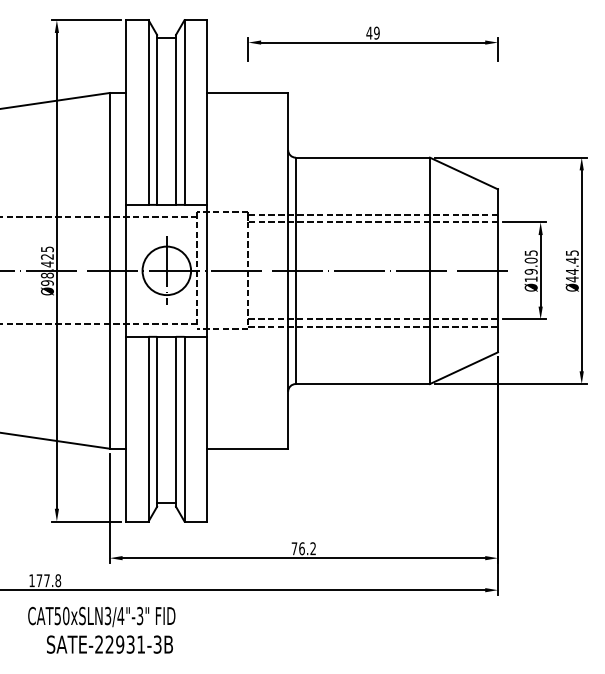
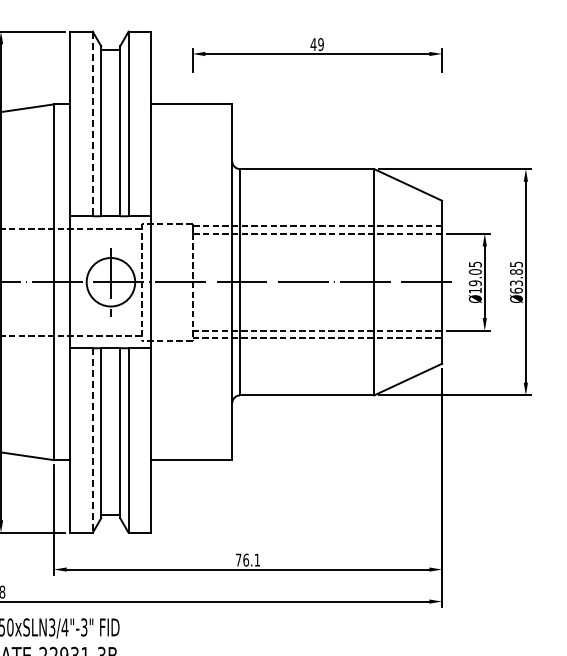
line: (148, 113) -> (92, 124), solid -> dashed
text: (571, 269) -> (515, 280), Ø44.45 -> Ø63.85
line: (148, 429) -> (92, 440), solid -> dashed
text: (312, 548) -> (256, 559), 76.2 -> 76.1

